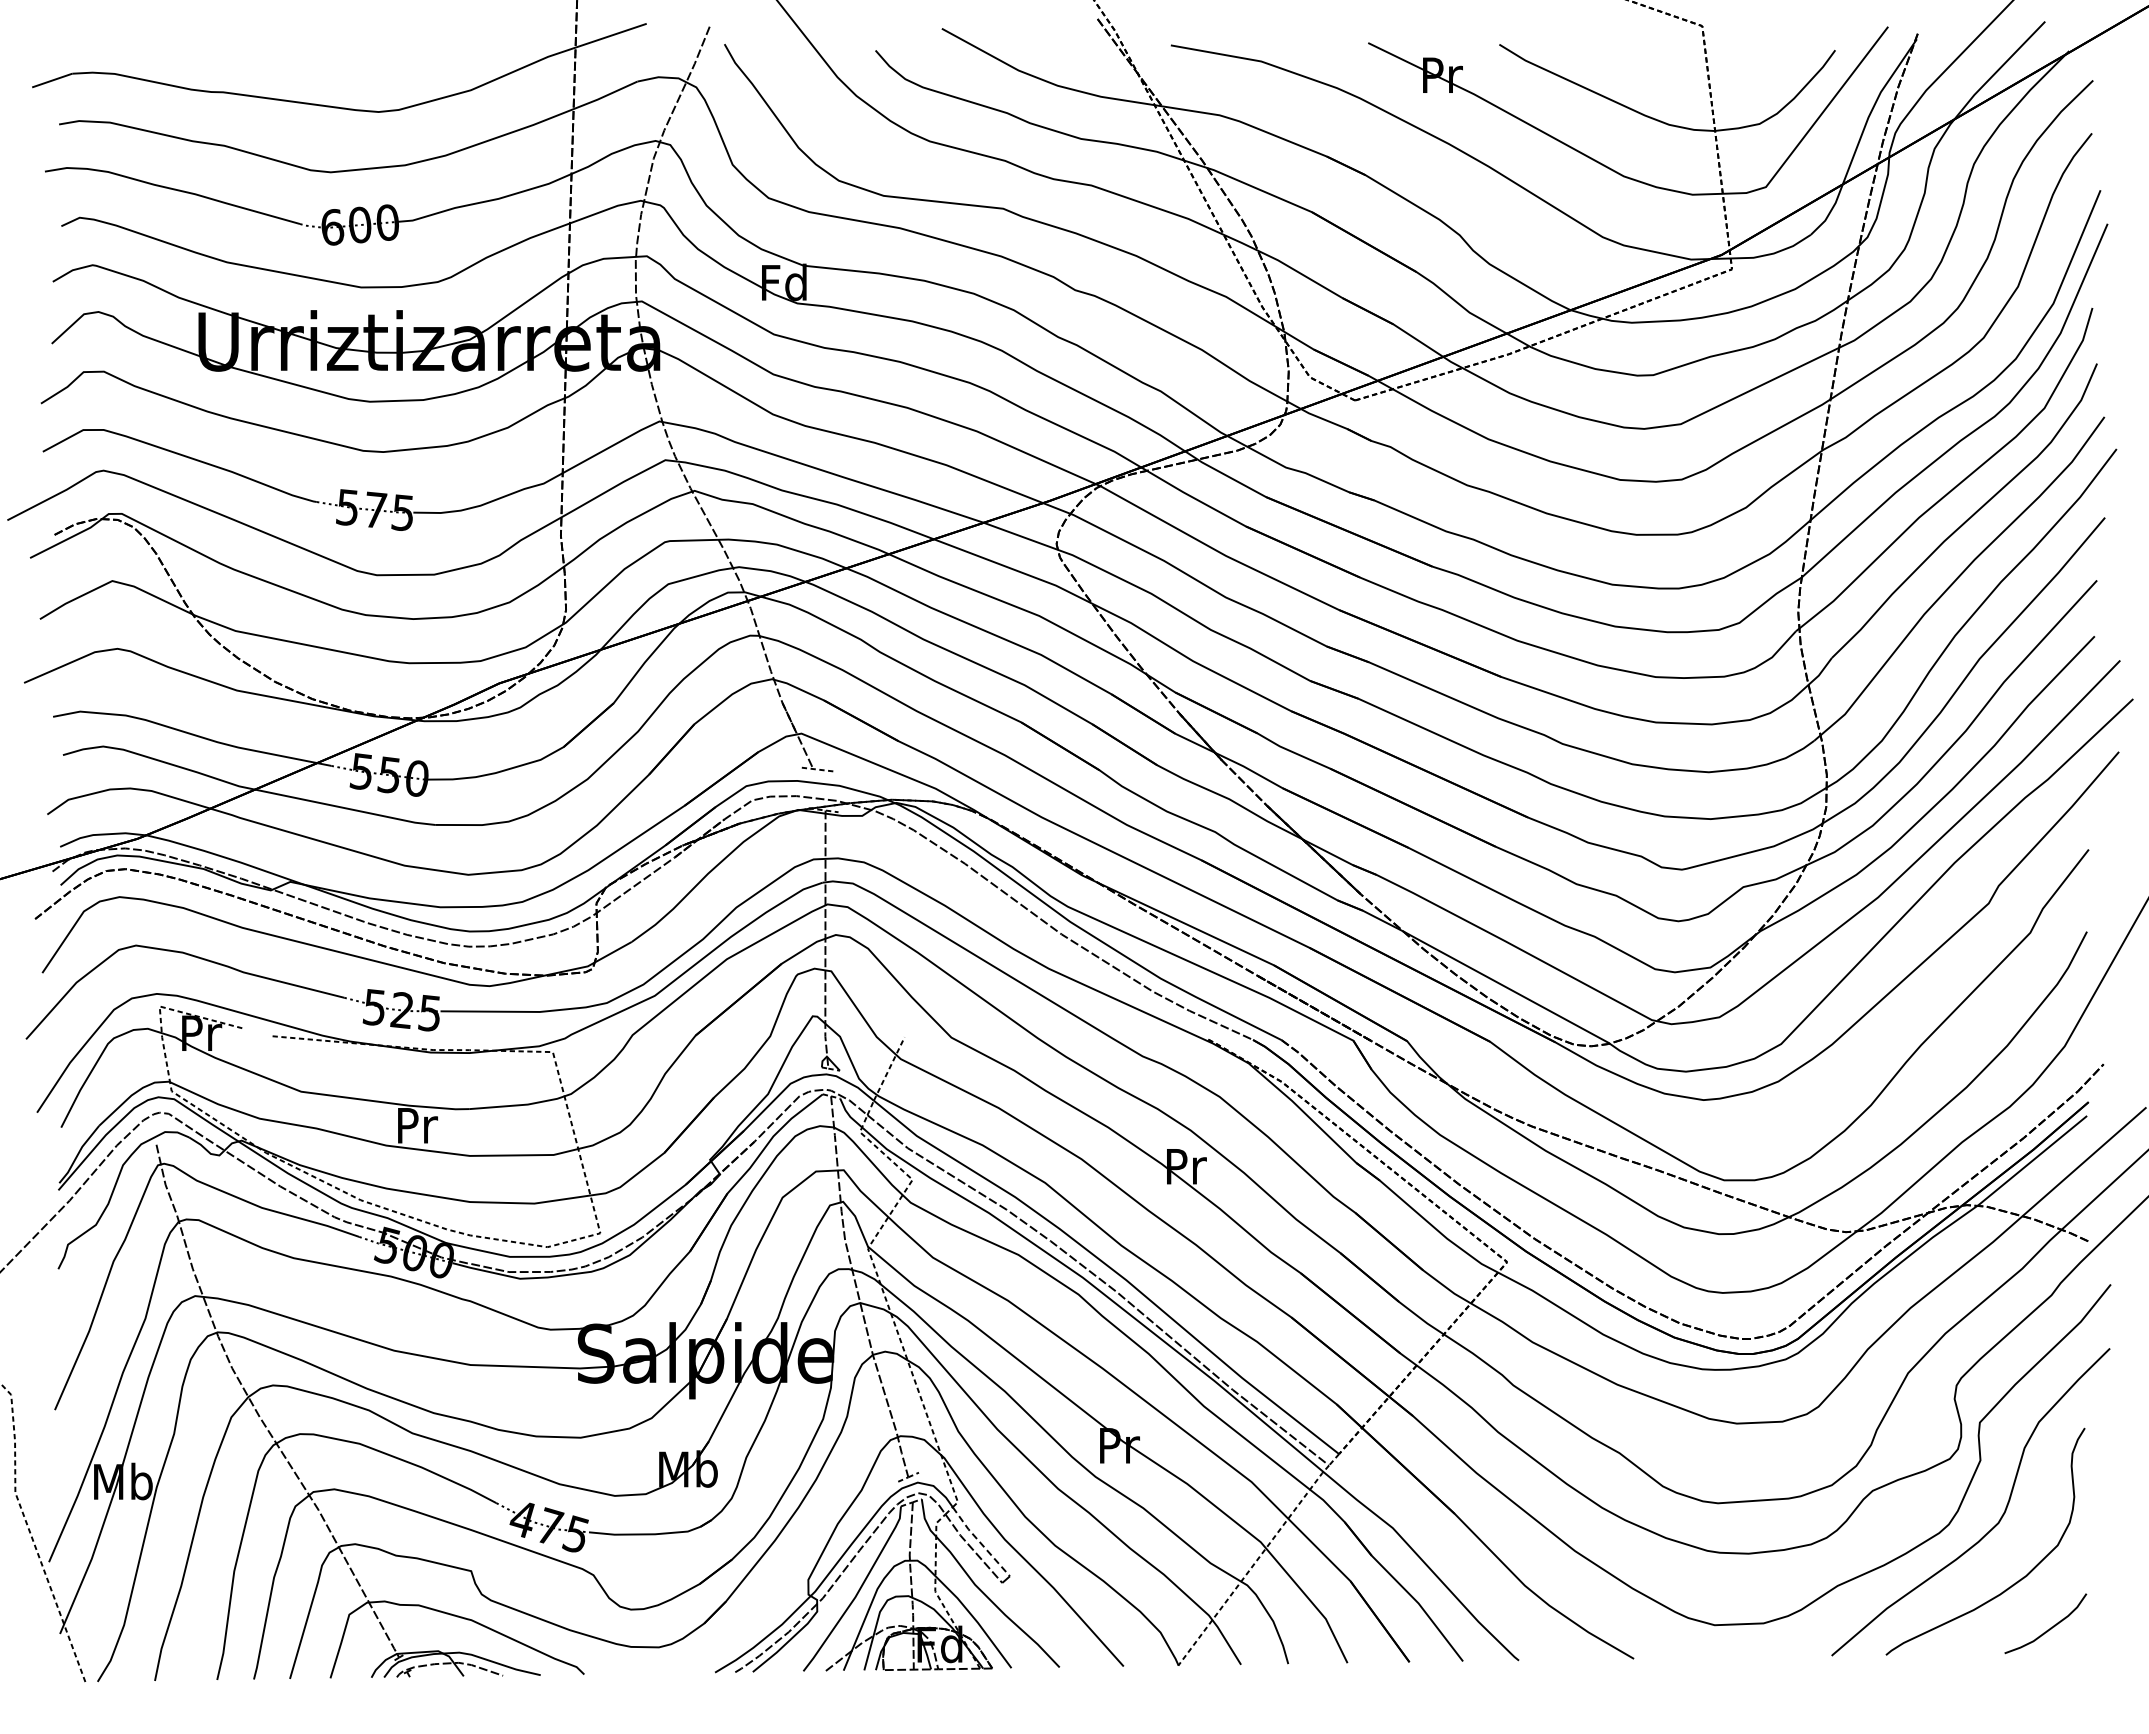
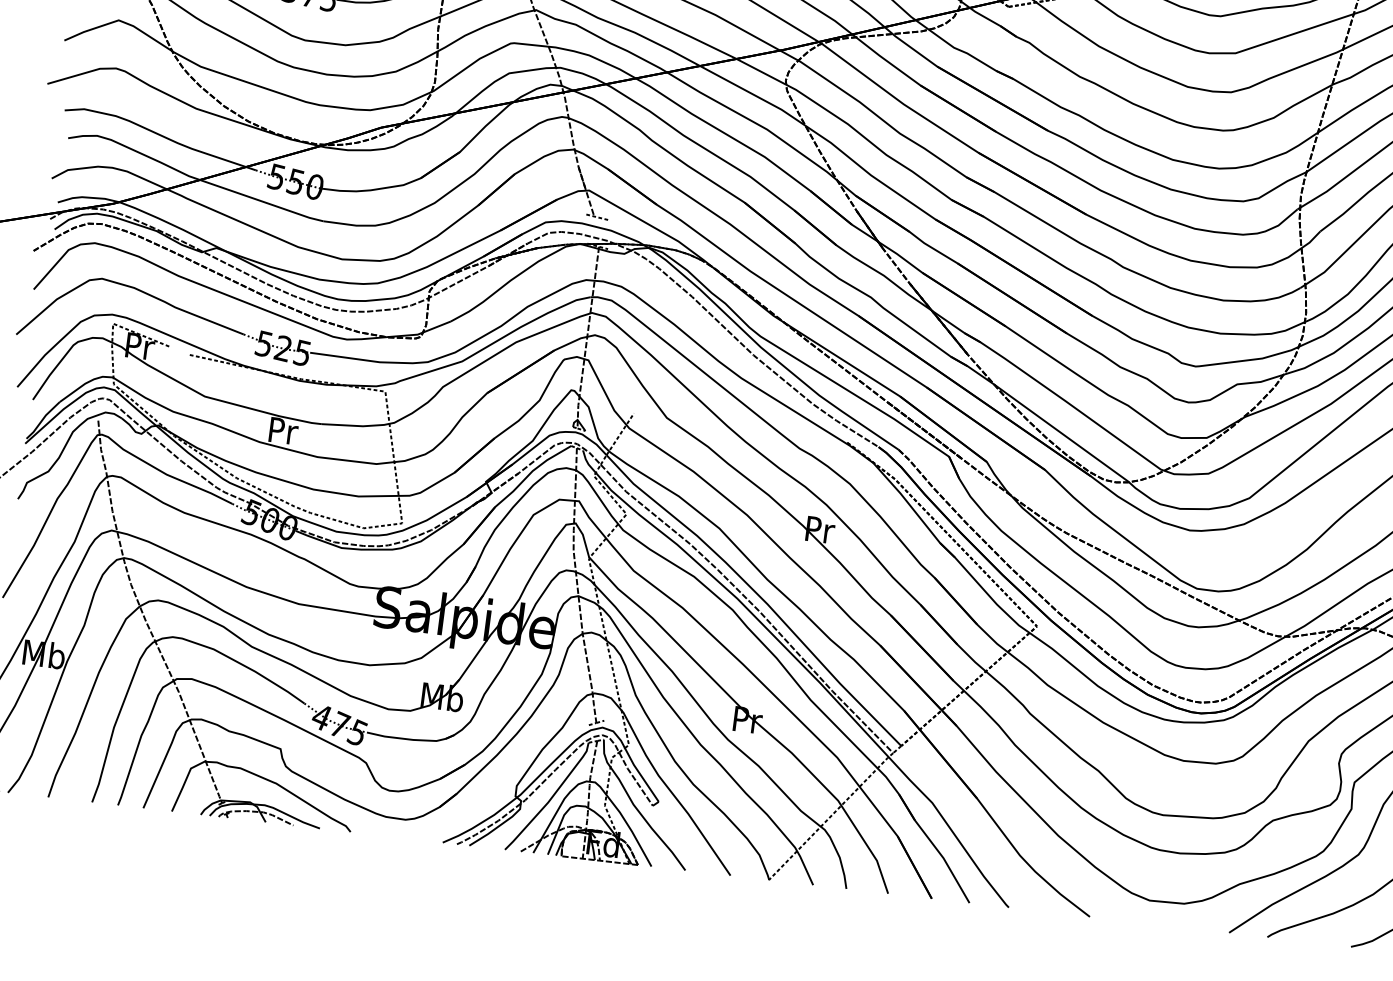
line: (980, 1542) -> (641, 775), dashed -> solid

